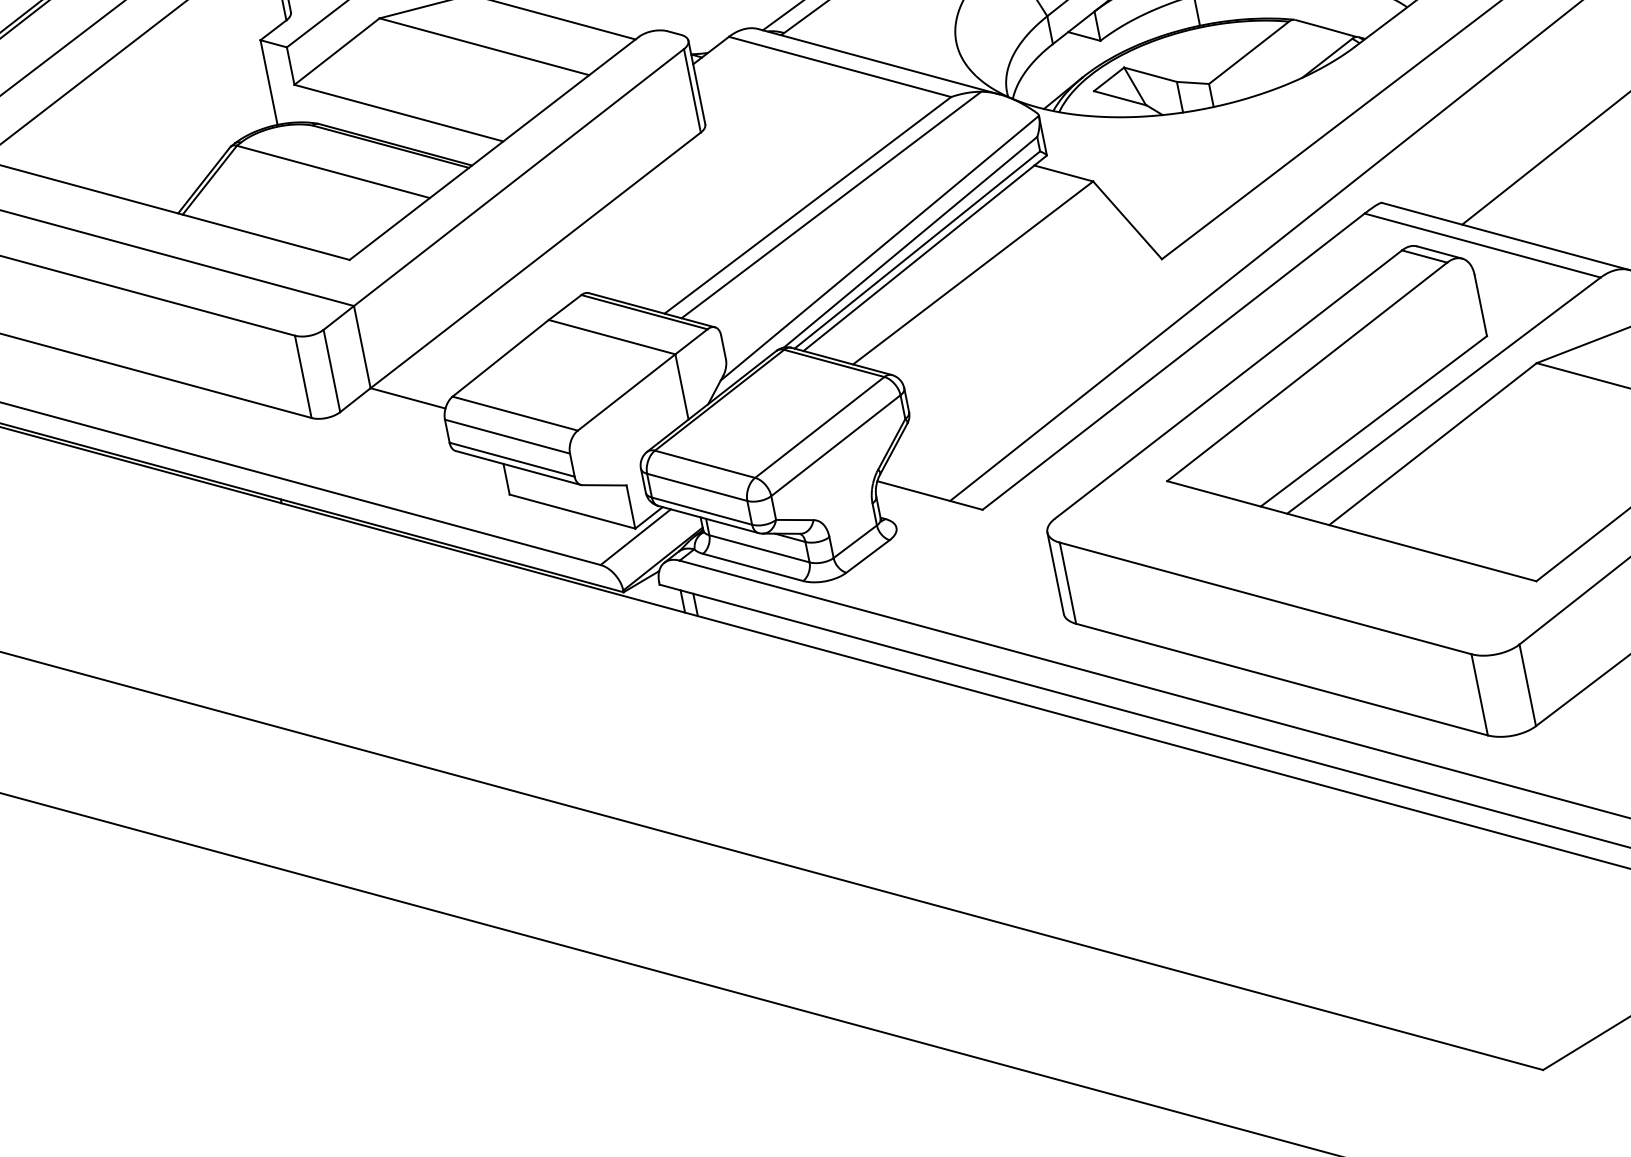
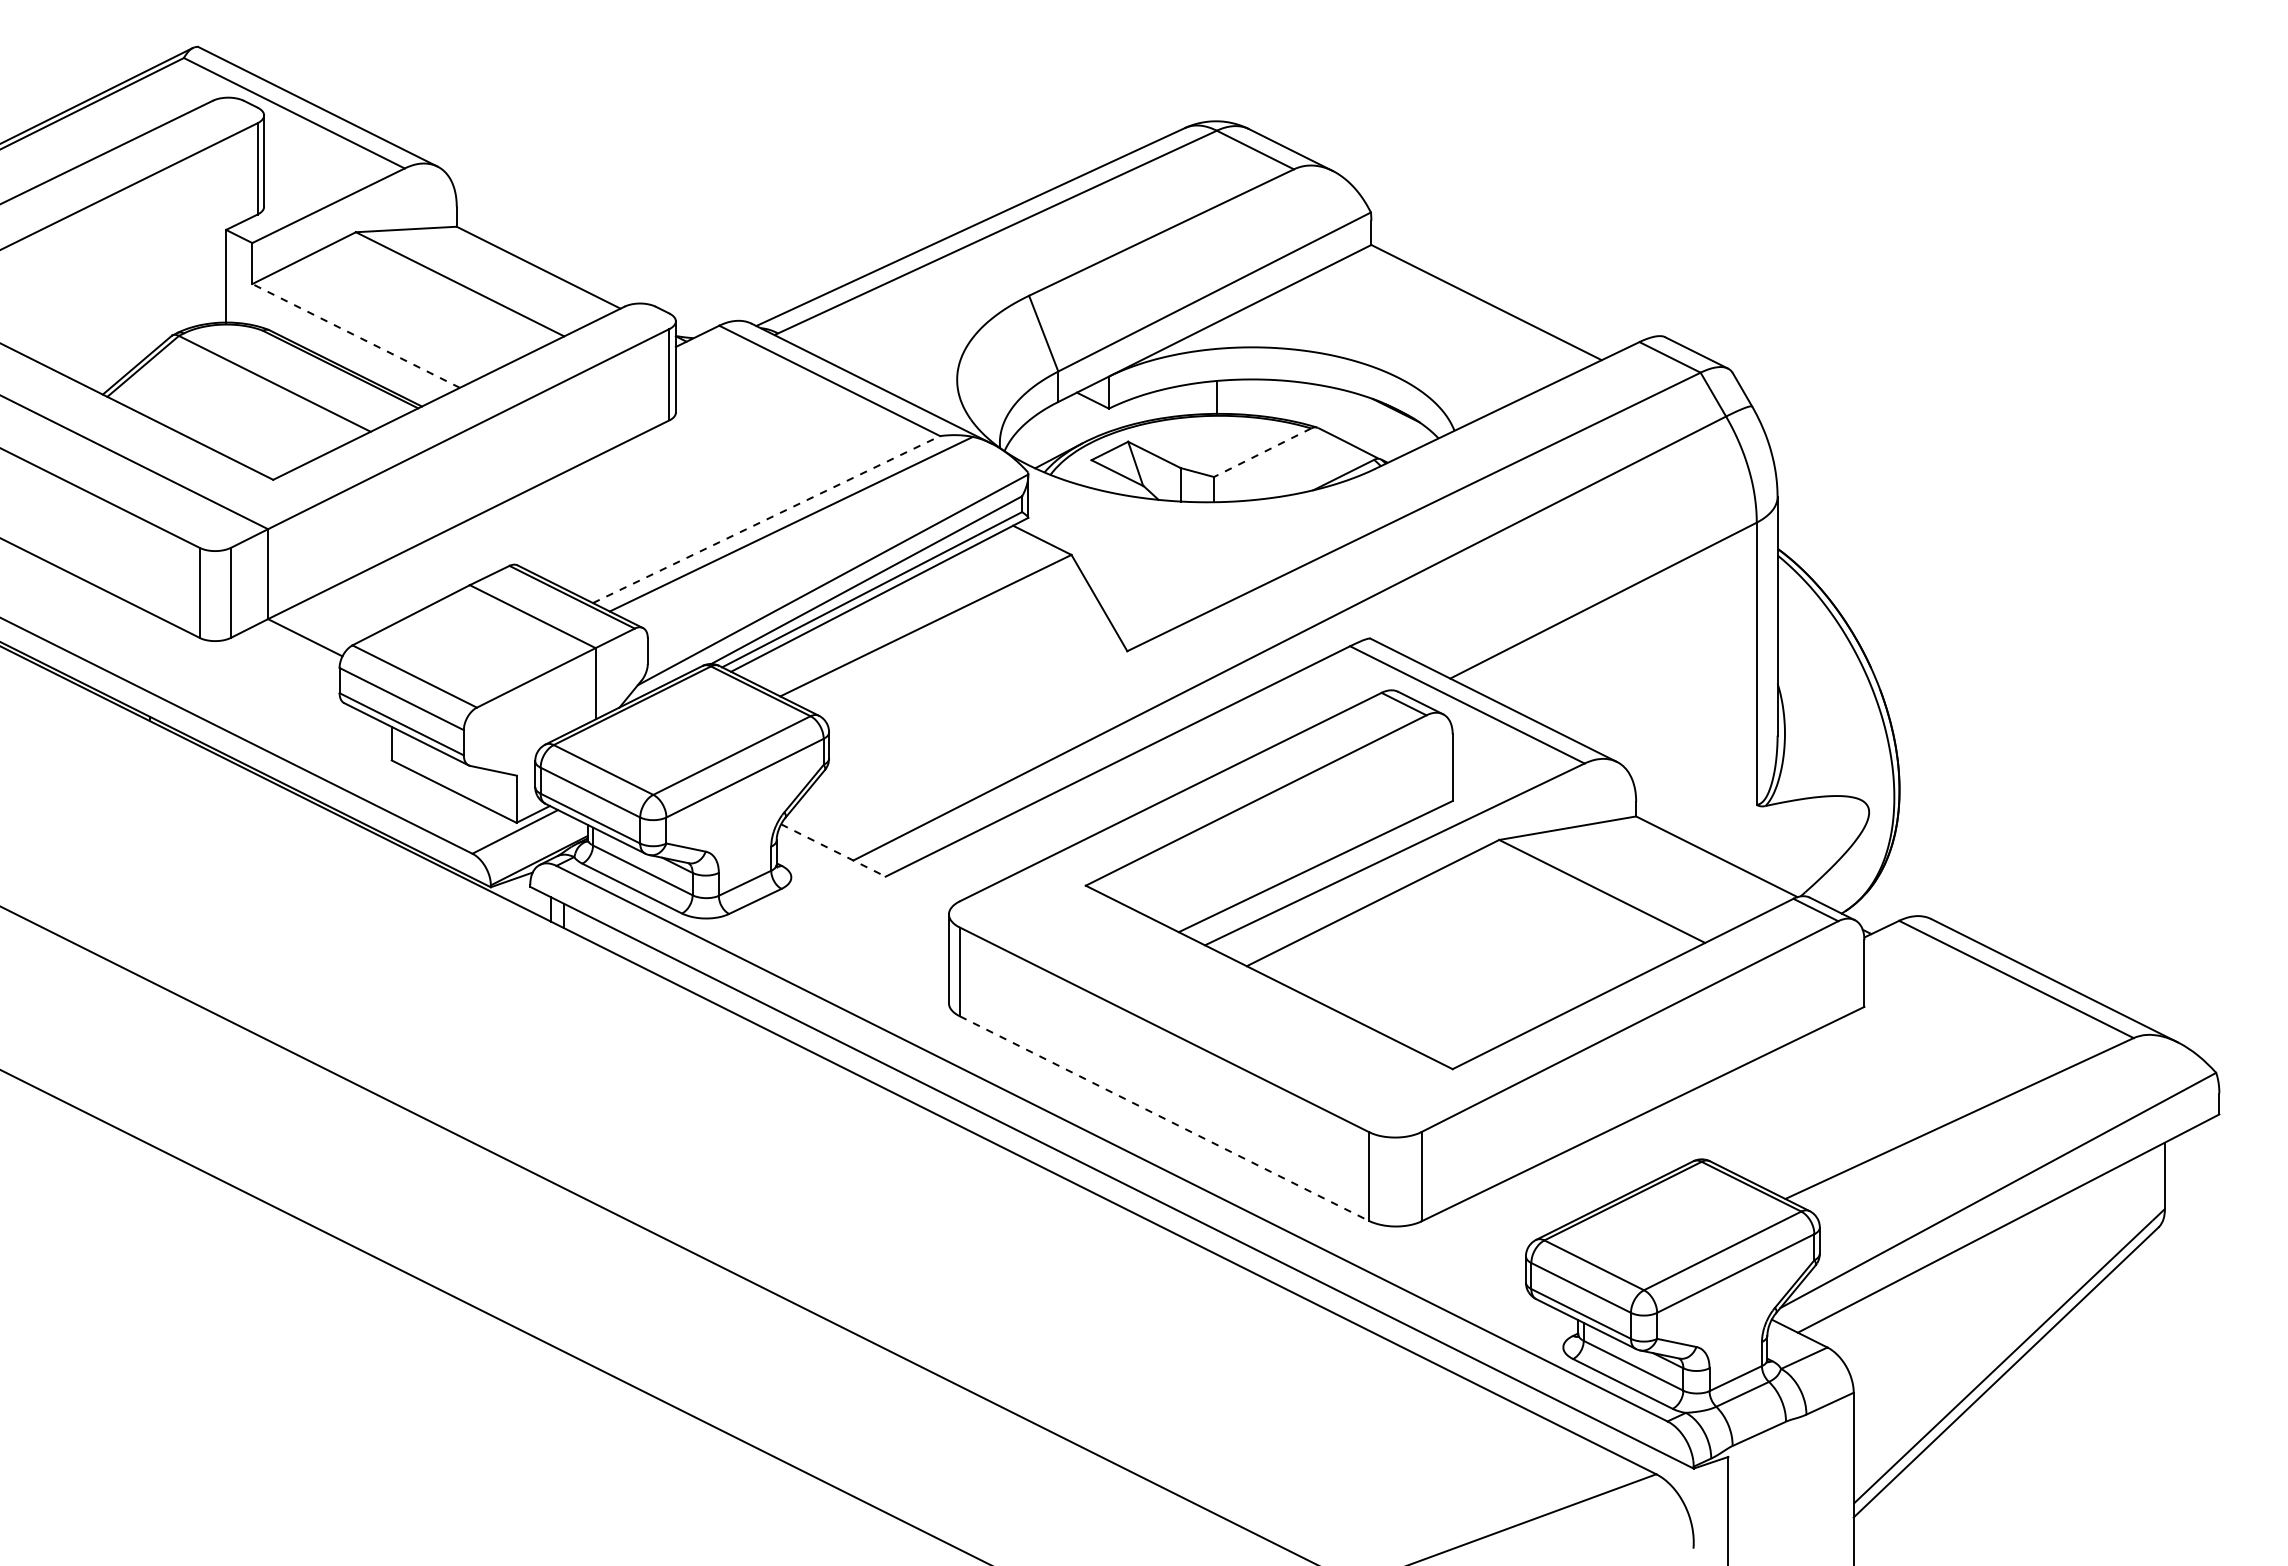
line: (1248, 52) -> (1262, 452), solid -> dashed
line: (398, 112) -> (355, 335), solid -> dashed
line: (807, 205) -> (766, 519), solid -> dashed
line: (930, 495) -> (833, 850), solid -> dashed
line: (1282, 679) -> (1164, 1118), solid -> dashed

